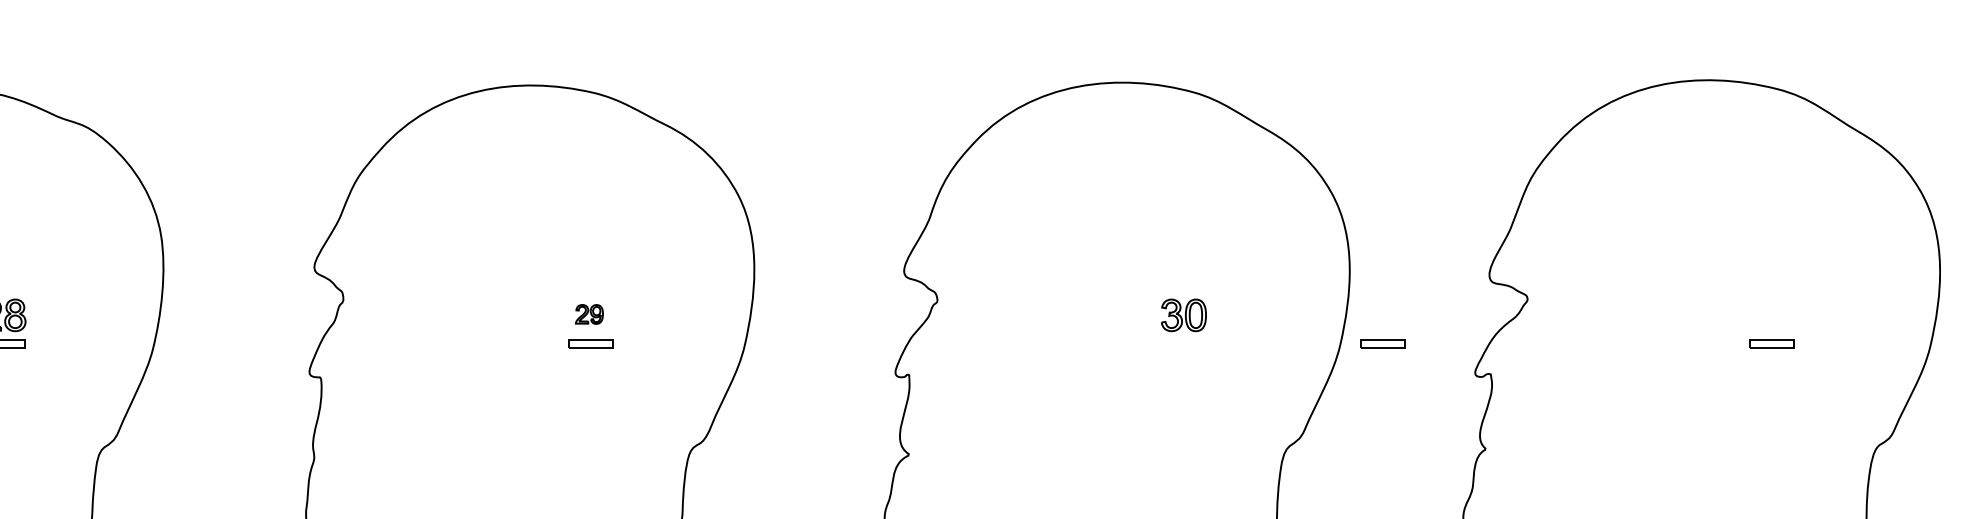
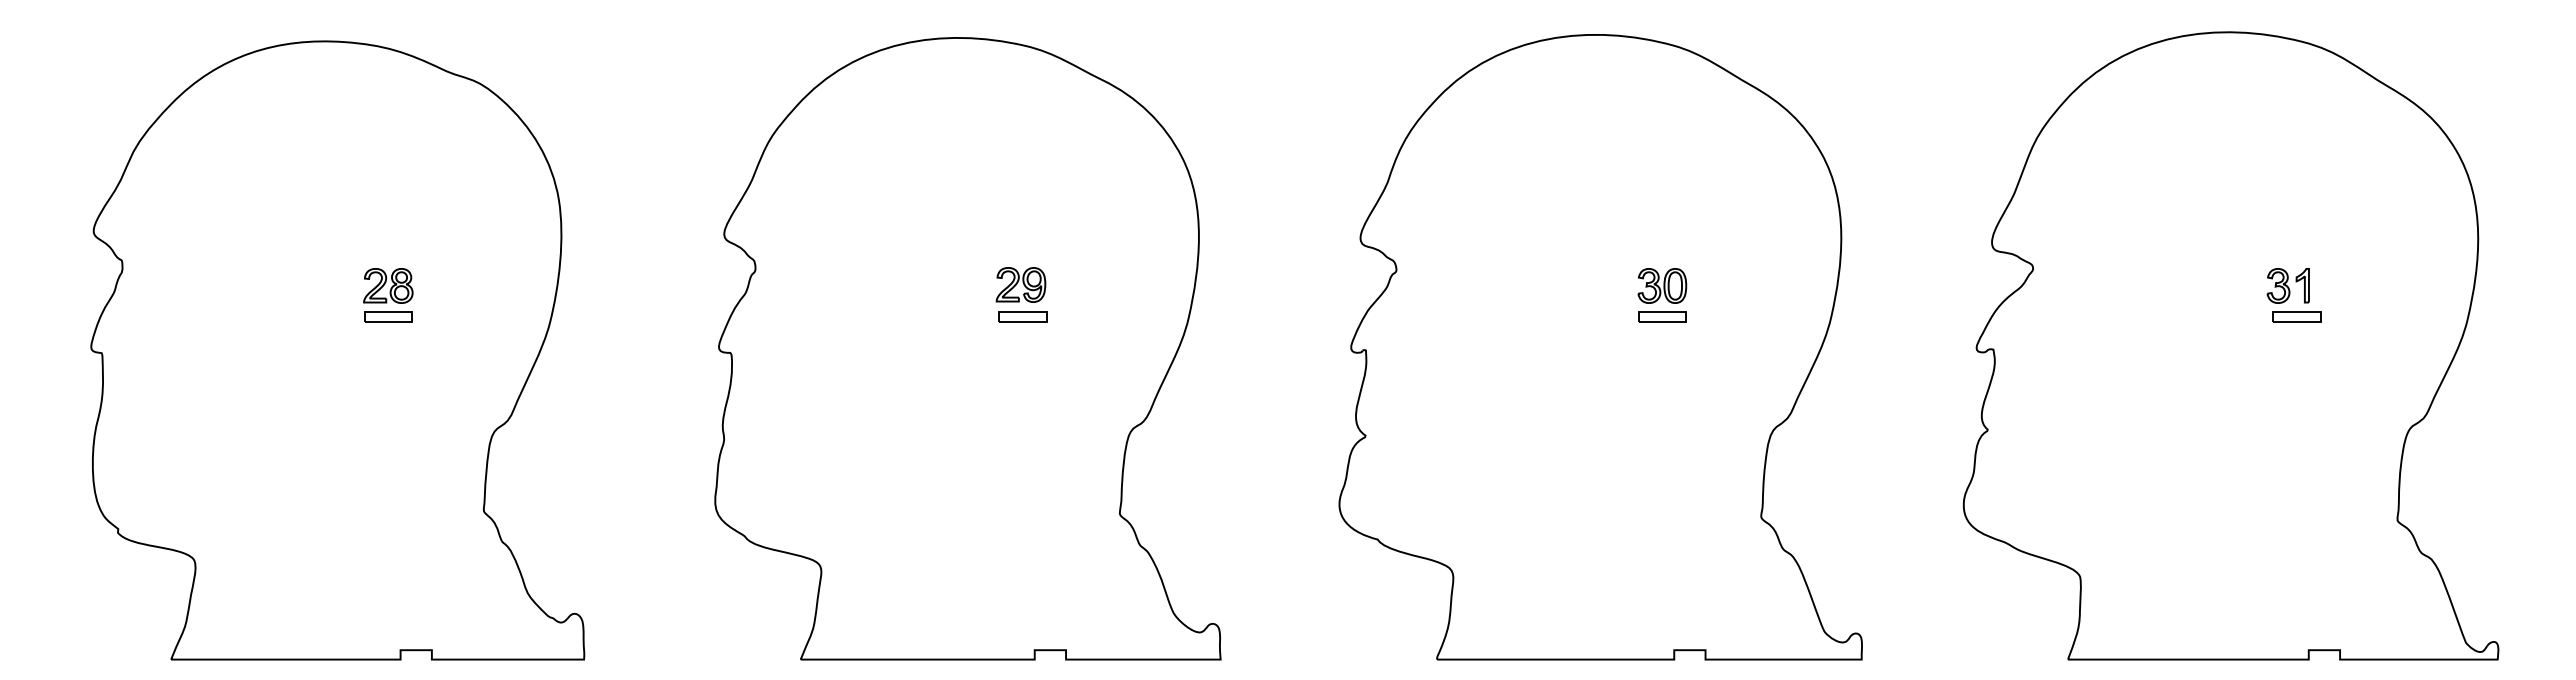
part: (588, 314) -> (1020, 284), size x1.67
part: (1763, 314) -> (2287, 285), added
part: (1383, 343) -> (1662, 316), moved

